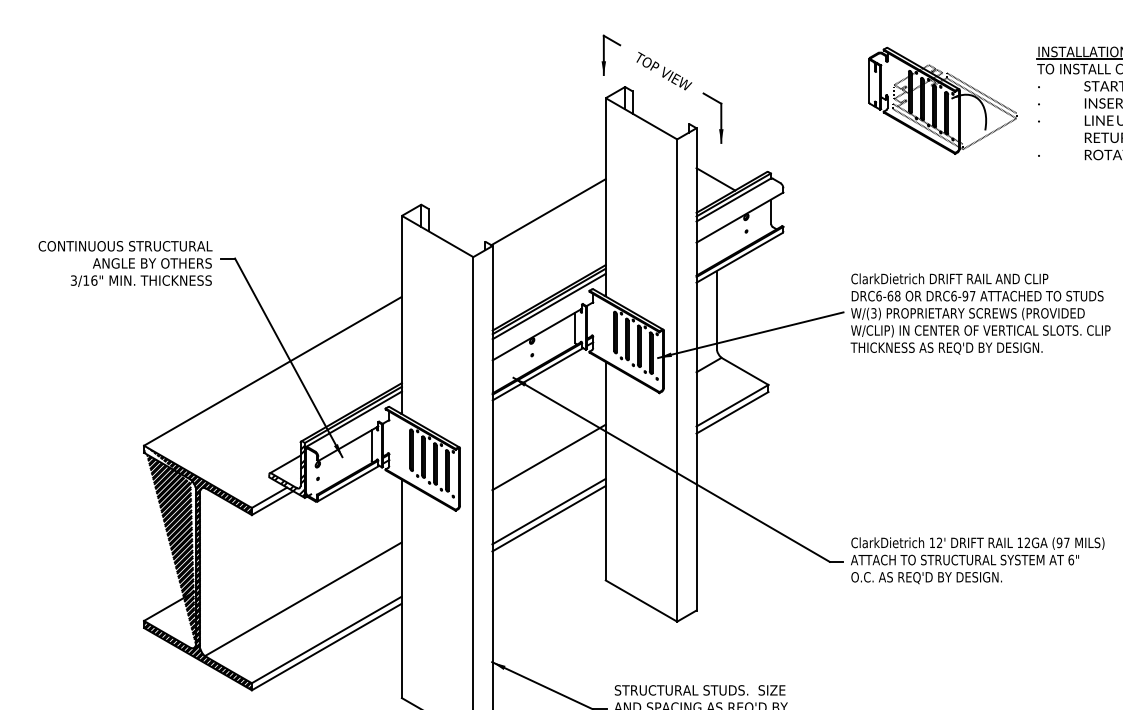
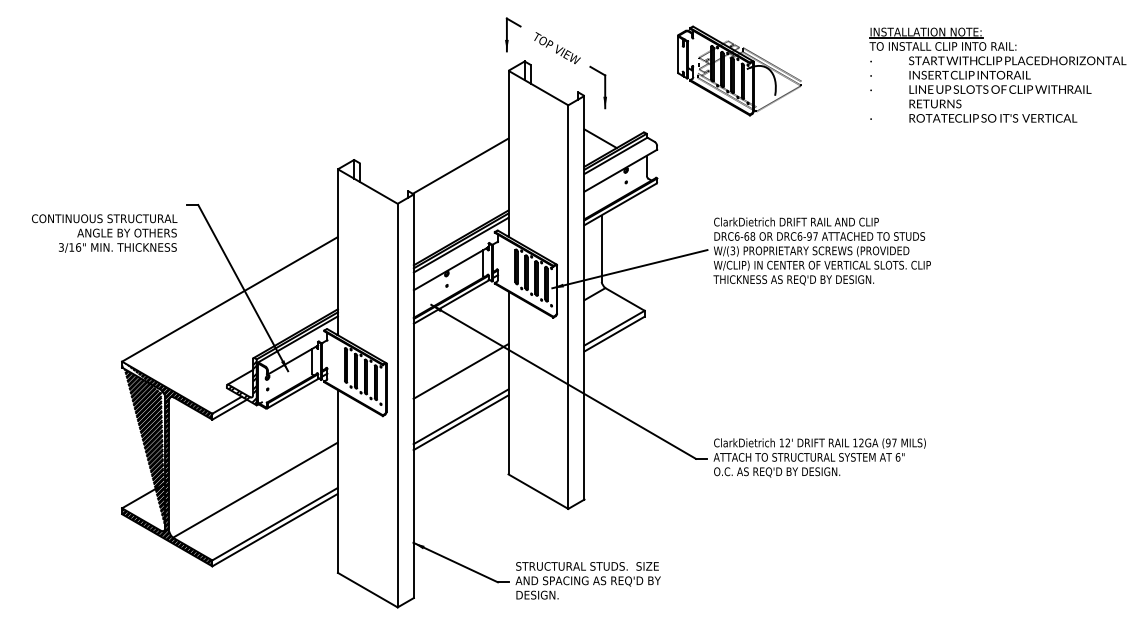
part: (942, 100) -> (739, 70), moved
text: (125, 263) -> (104, 233), moved

